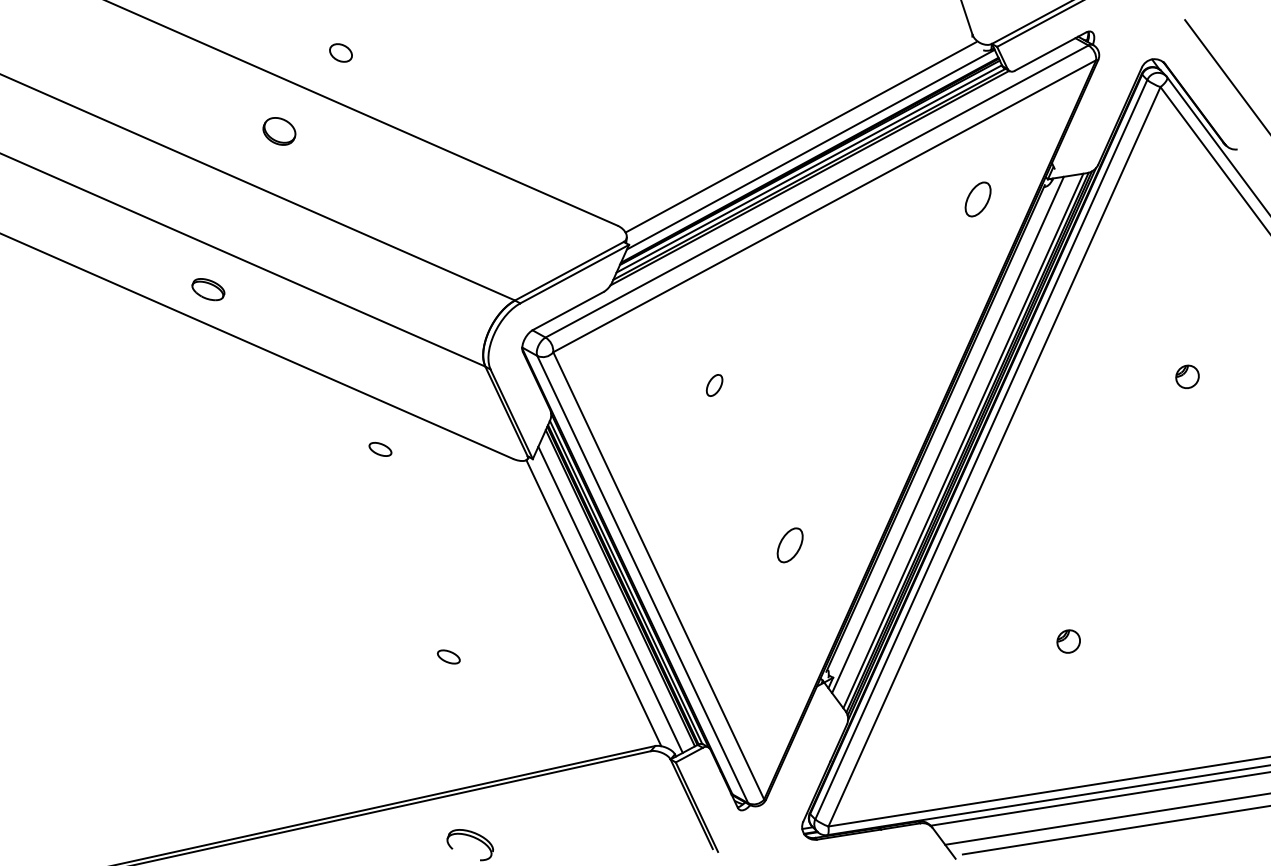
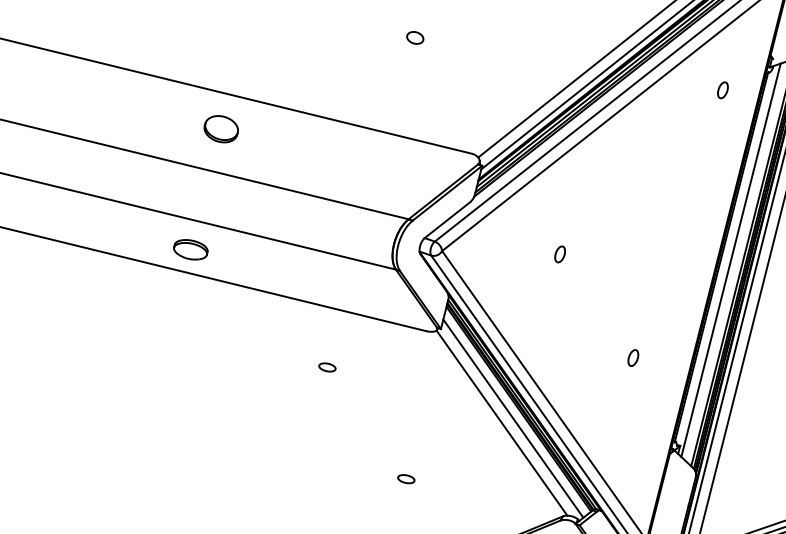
part: (340, 52) -> (414, 37), moved
part: (279, 131) -> (221, 129), size x1.43
part: (977, 199) -> (722, 90), size x0.62
part: (208, 289) -> (190, 249), size x1.43
part: (380, 448) -> (327, 366), moved
part: (789, 545) -> (632, 358), size x0.62

